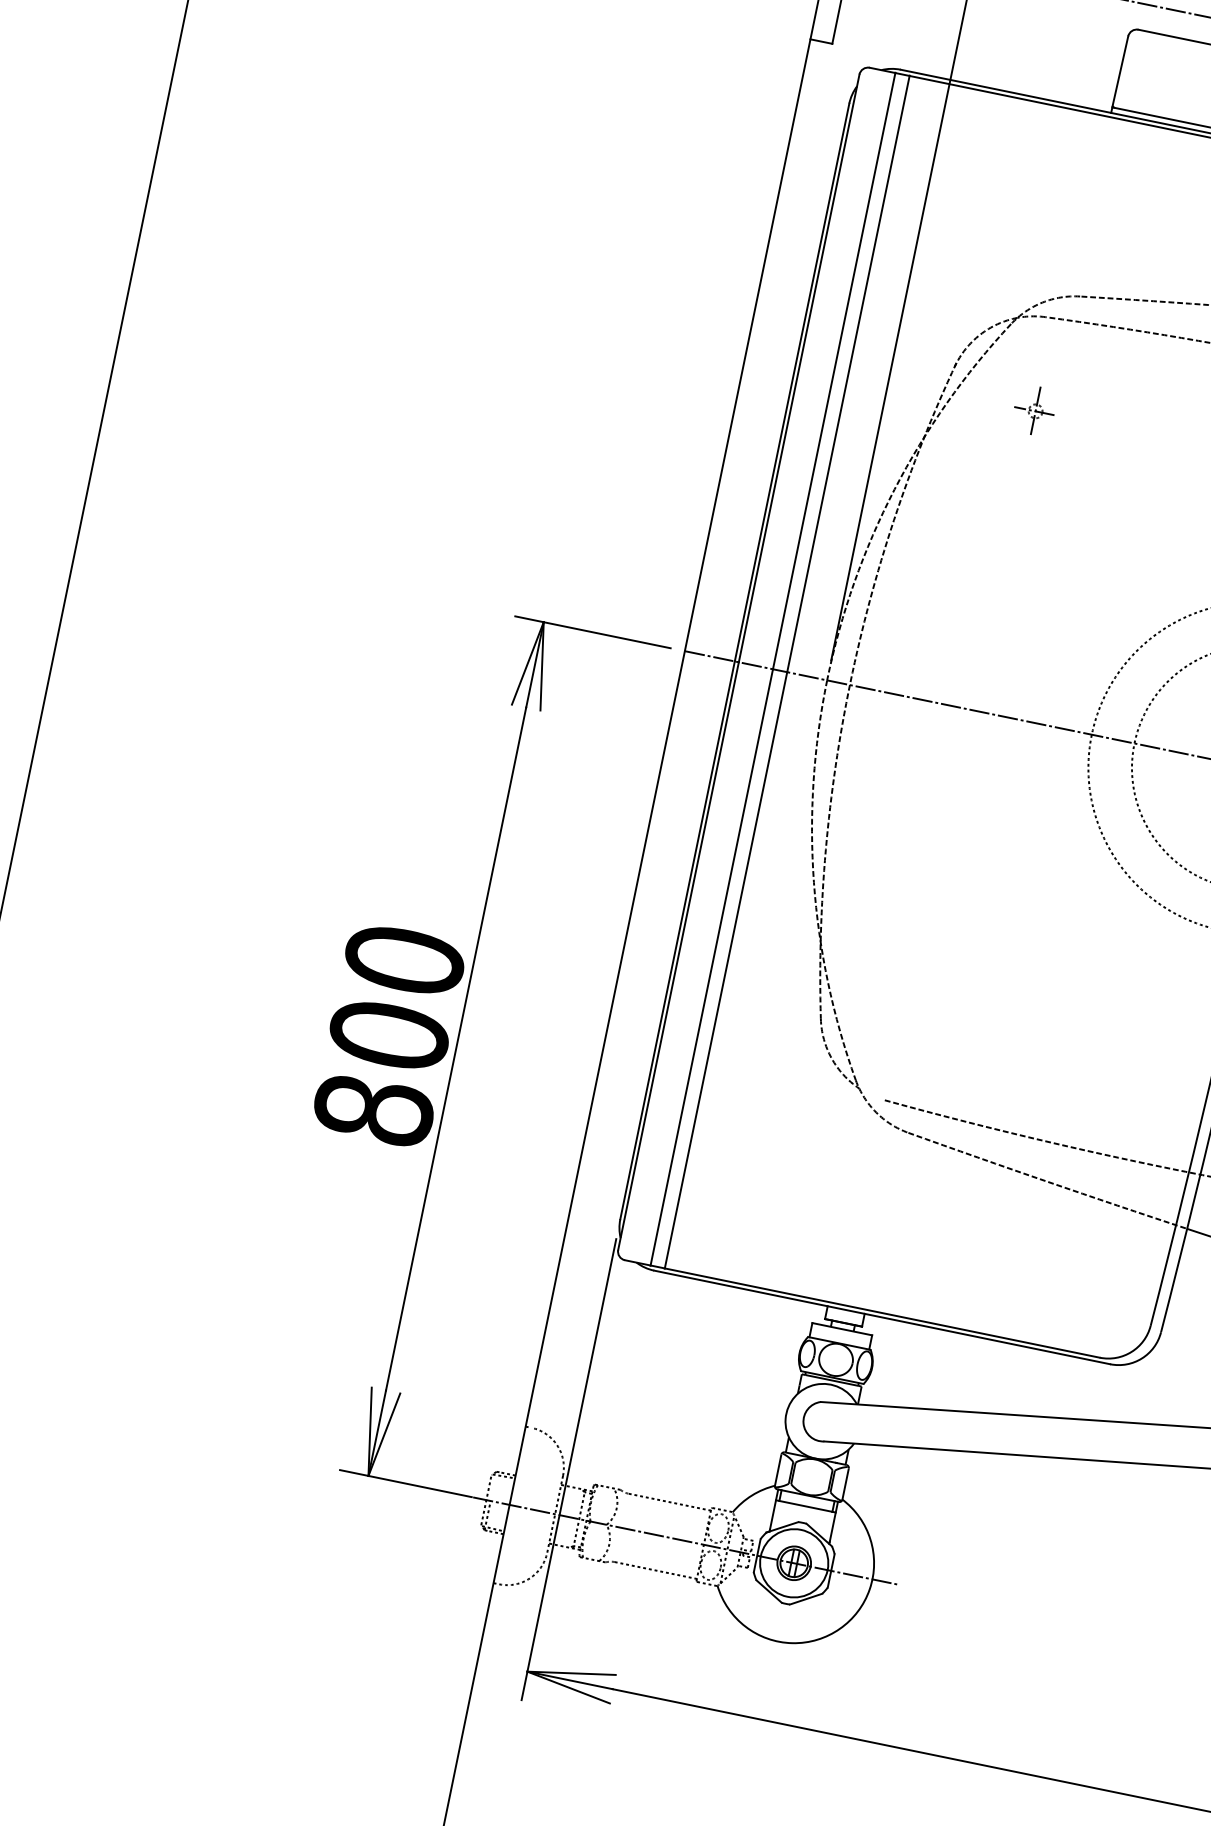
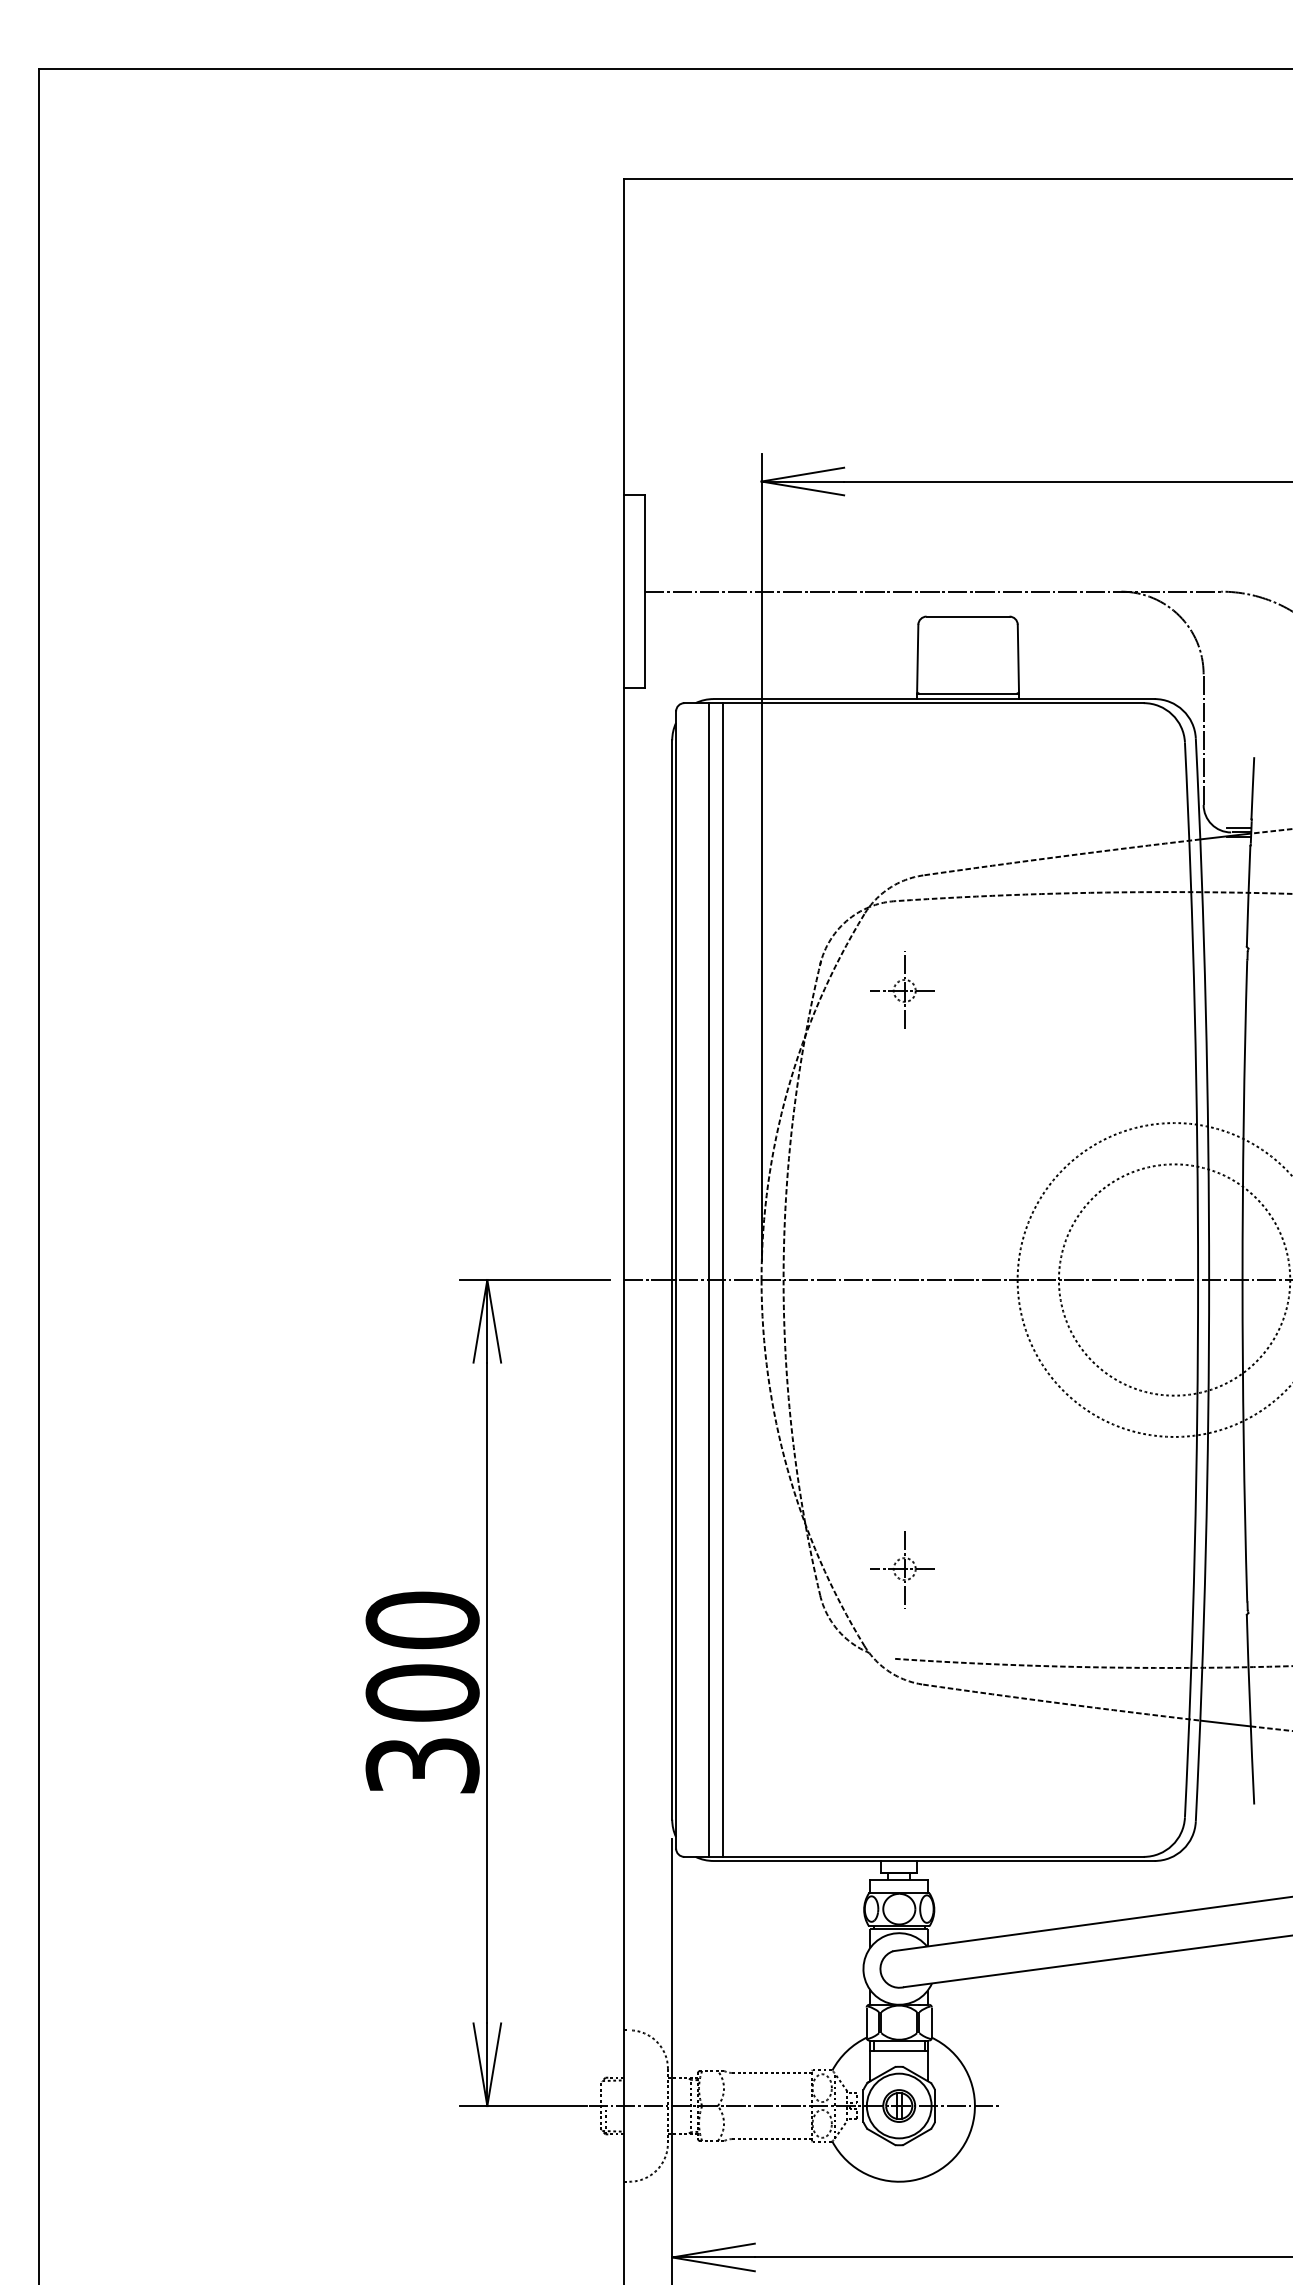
part: (1034, 410) -> (902, 989), size x1.67
part: (911, 1009) -> (902, 1569), added
text: (373, 1110) -> (422, 1765), 800 -> 300

